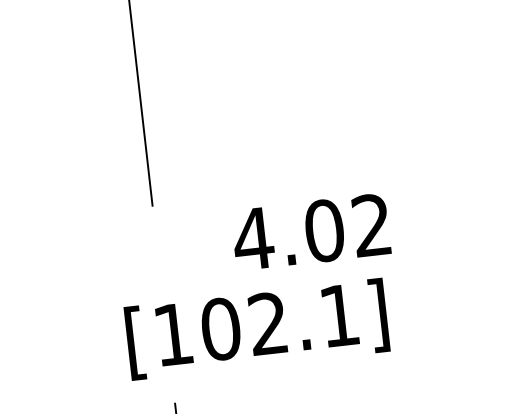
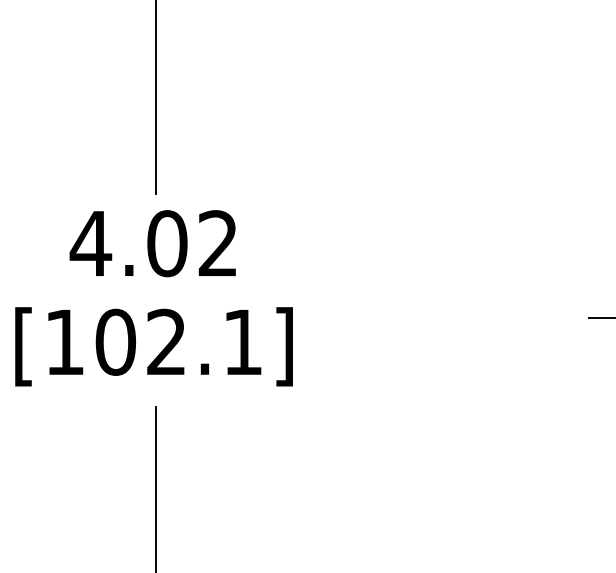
text: (310, 232) -> (152, 243), moved
text: (256, 329) -> (153, 346), moved

